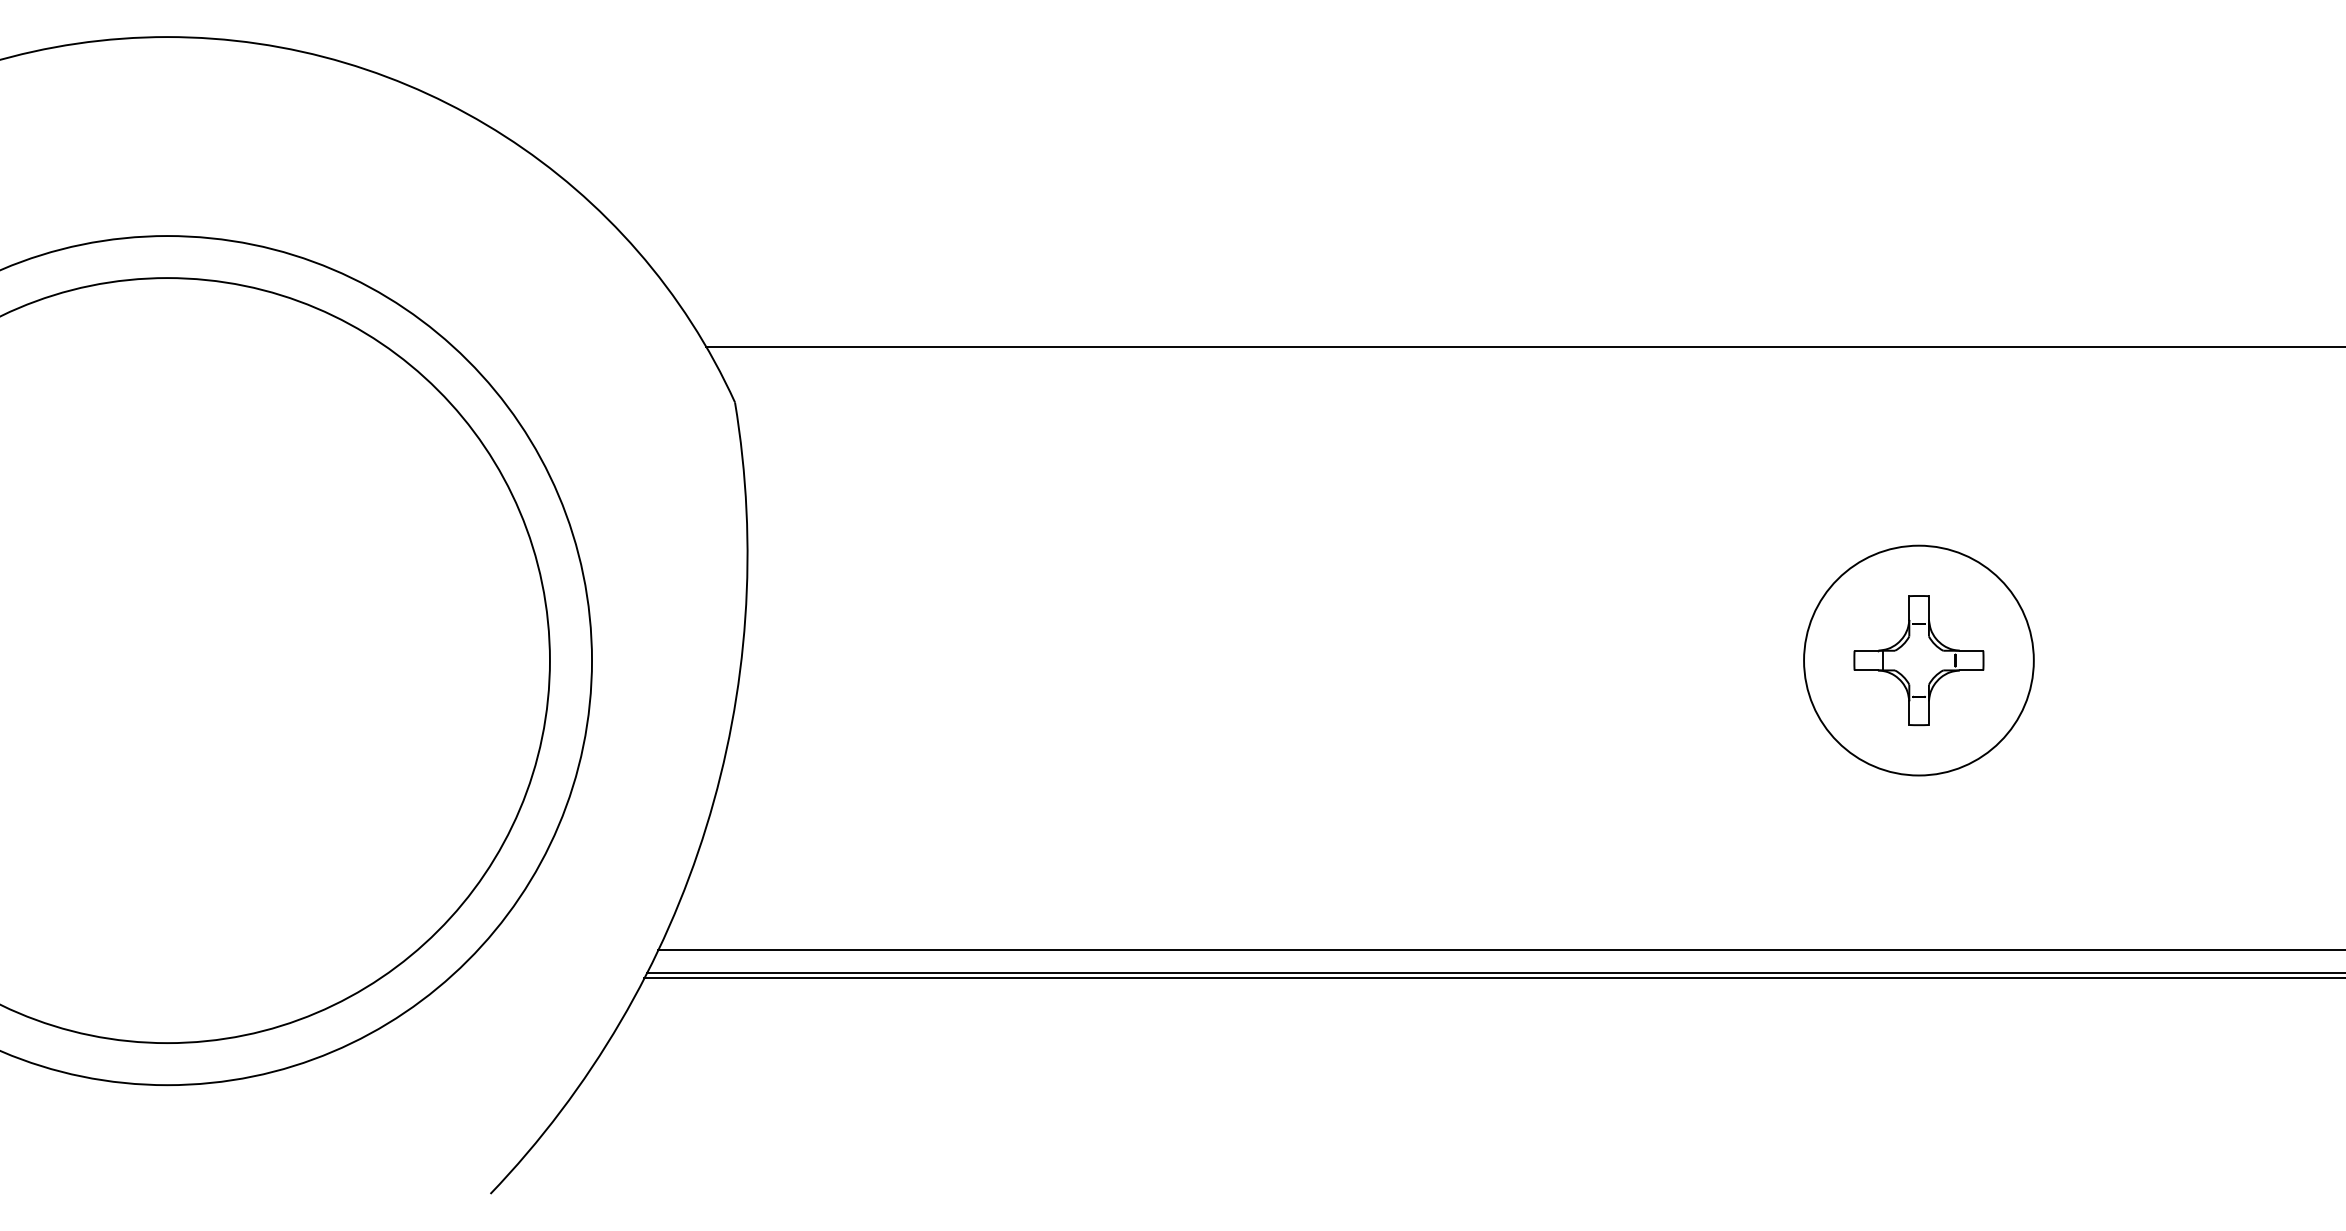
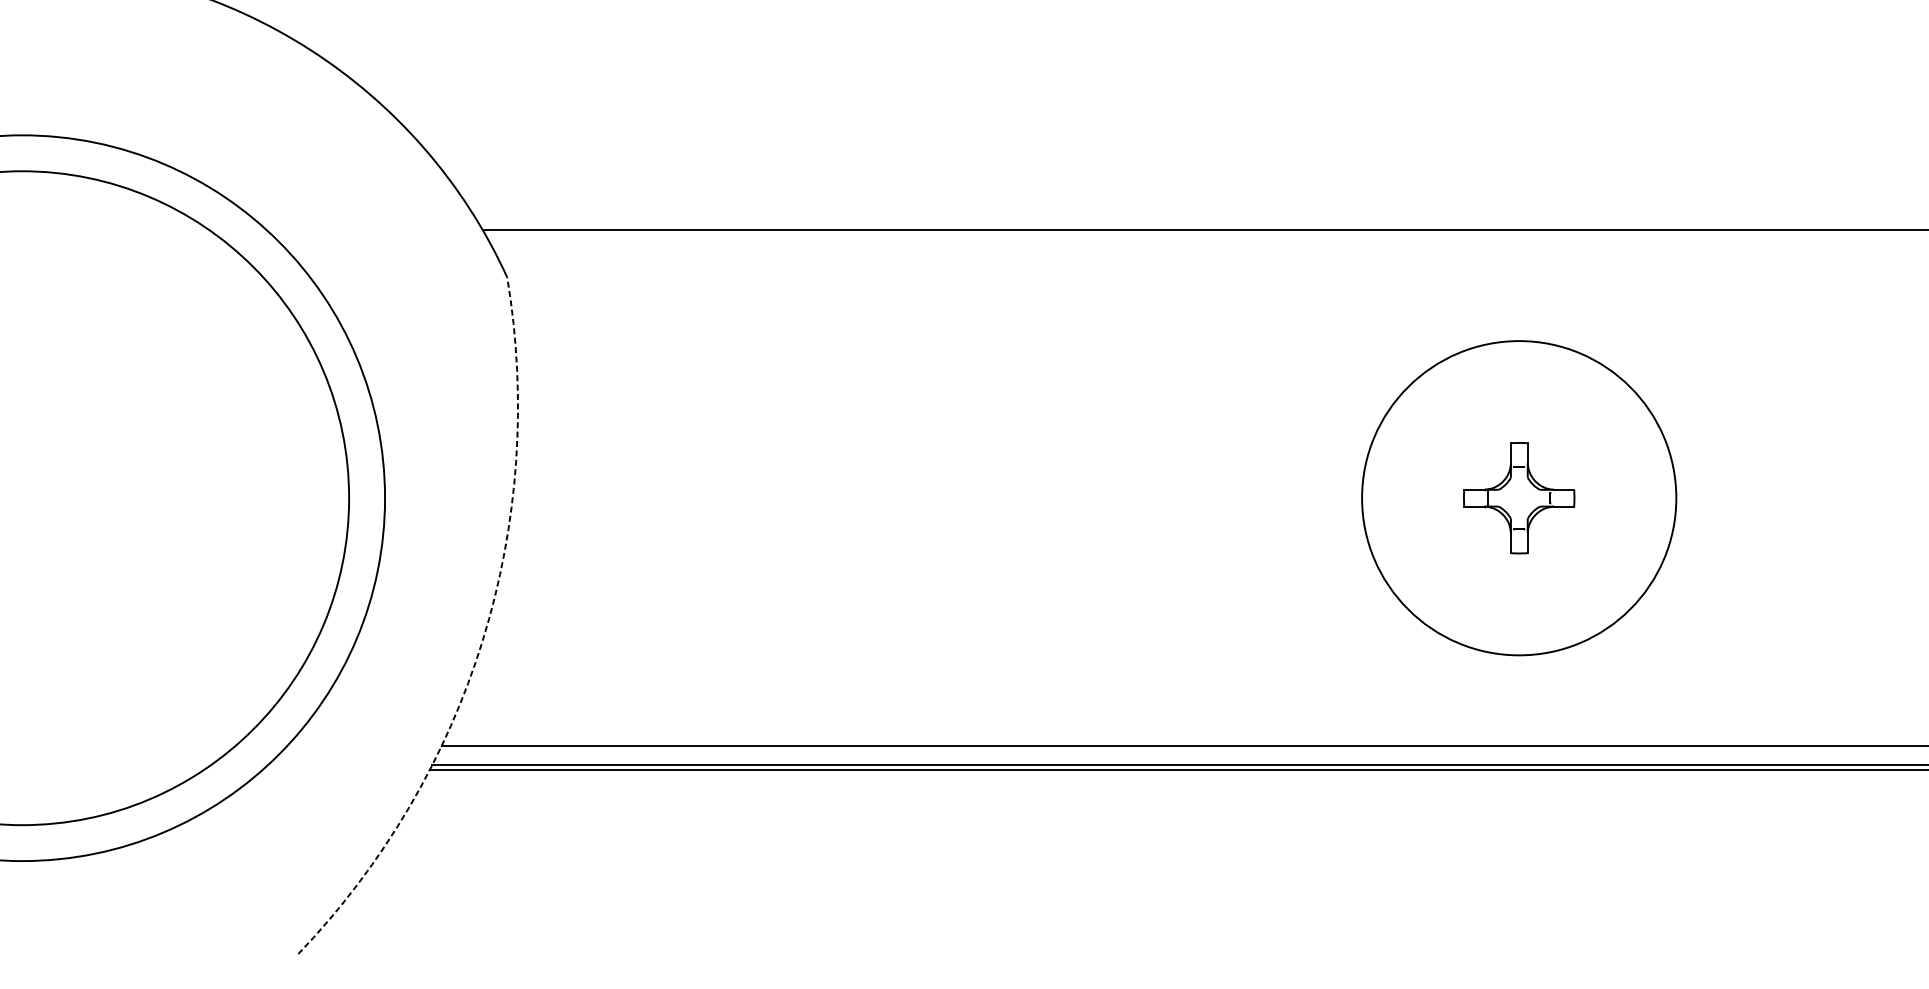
circle: (1918, 660) -> (1518, 498), size x1.6
arc: (706, 827) -> (482, 640), solid -> dashed

